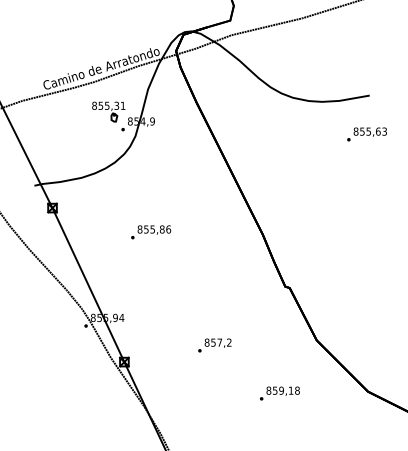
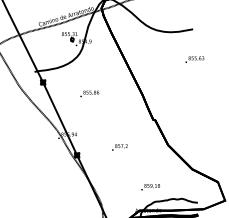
text: (366, 134) -> (194, 59), moved
text: (279, 394) -> (150, 187), moved

